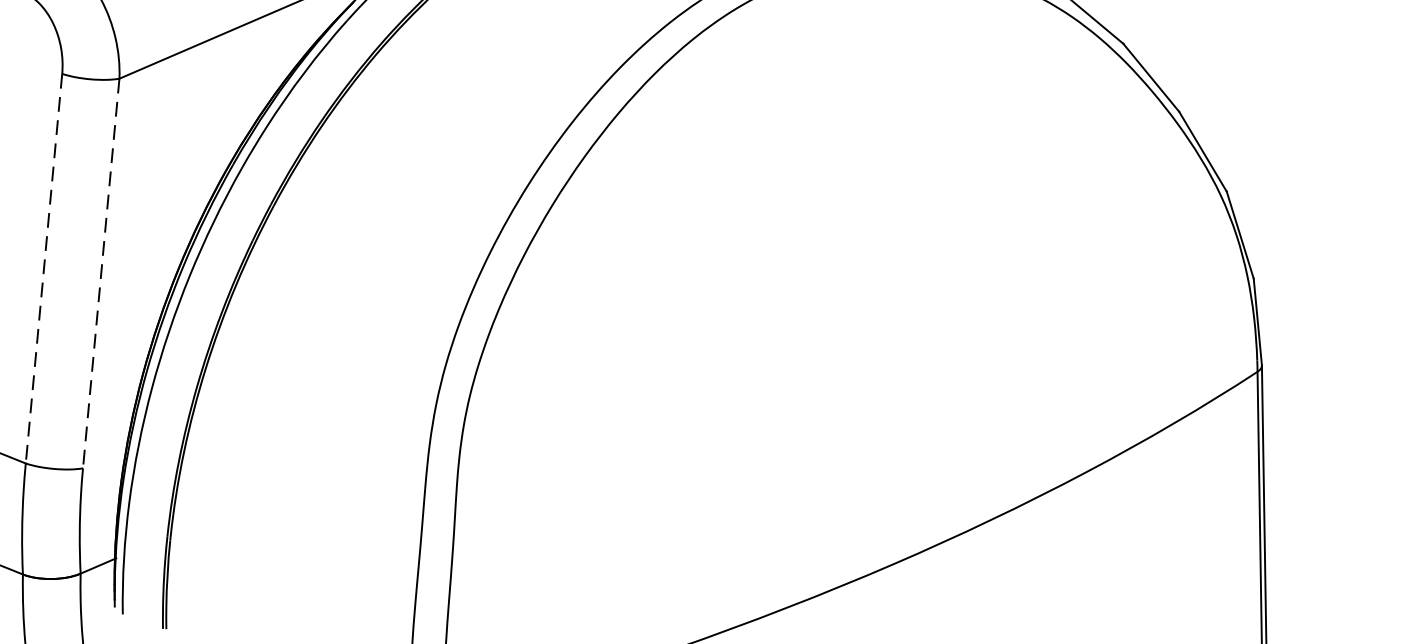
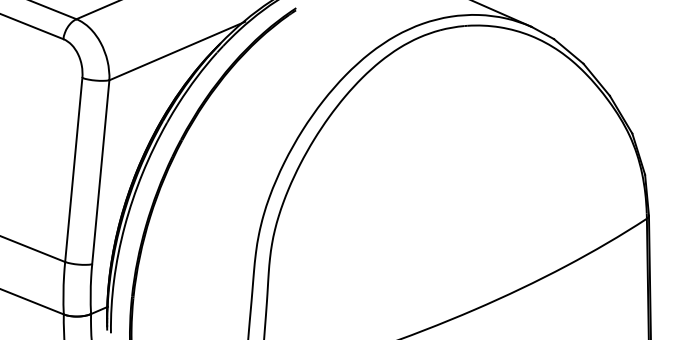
line: (43, 269) -> (73, 170), dashed -> solid
line: (100, 273) -> (100, 172), dashed -> solid

